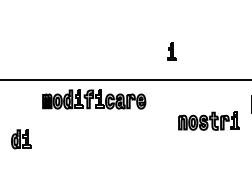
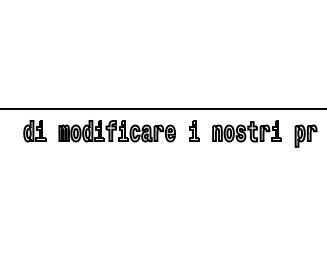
part: (172, 51) -> (194, 130), moved
part: (208, 121) -> (246, 131), moved
part: (21, 139) -> (34, 131), moved

